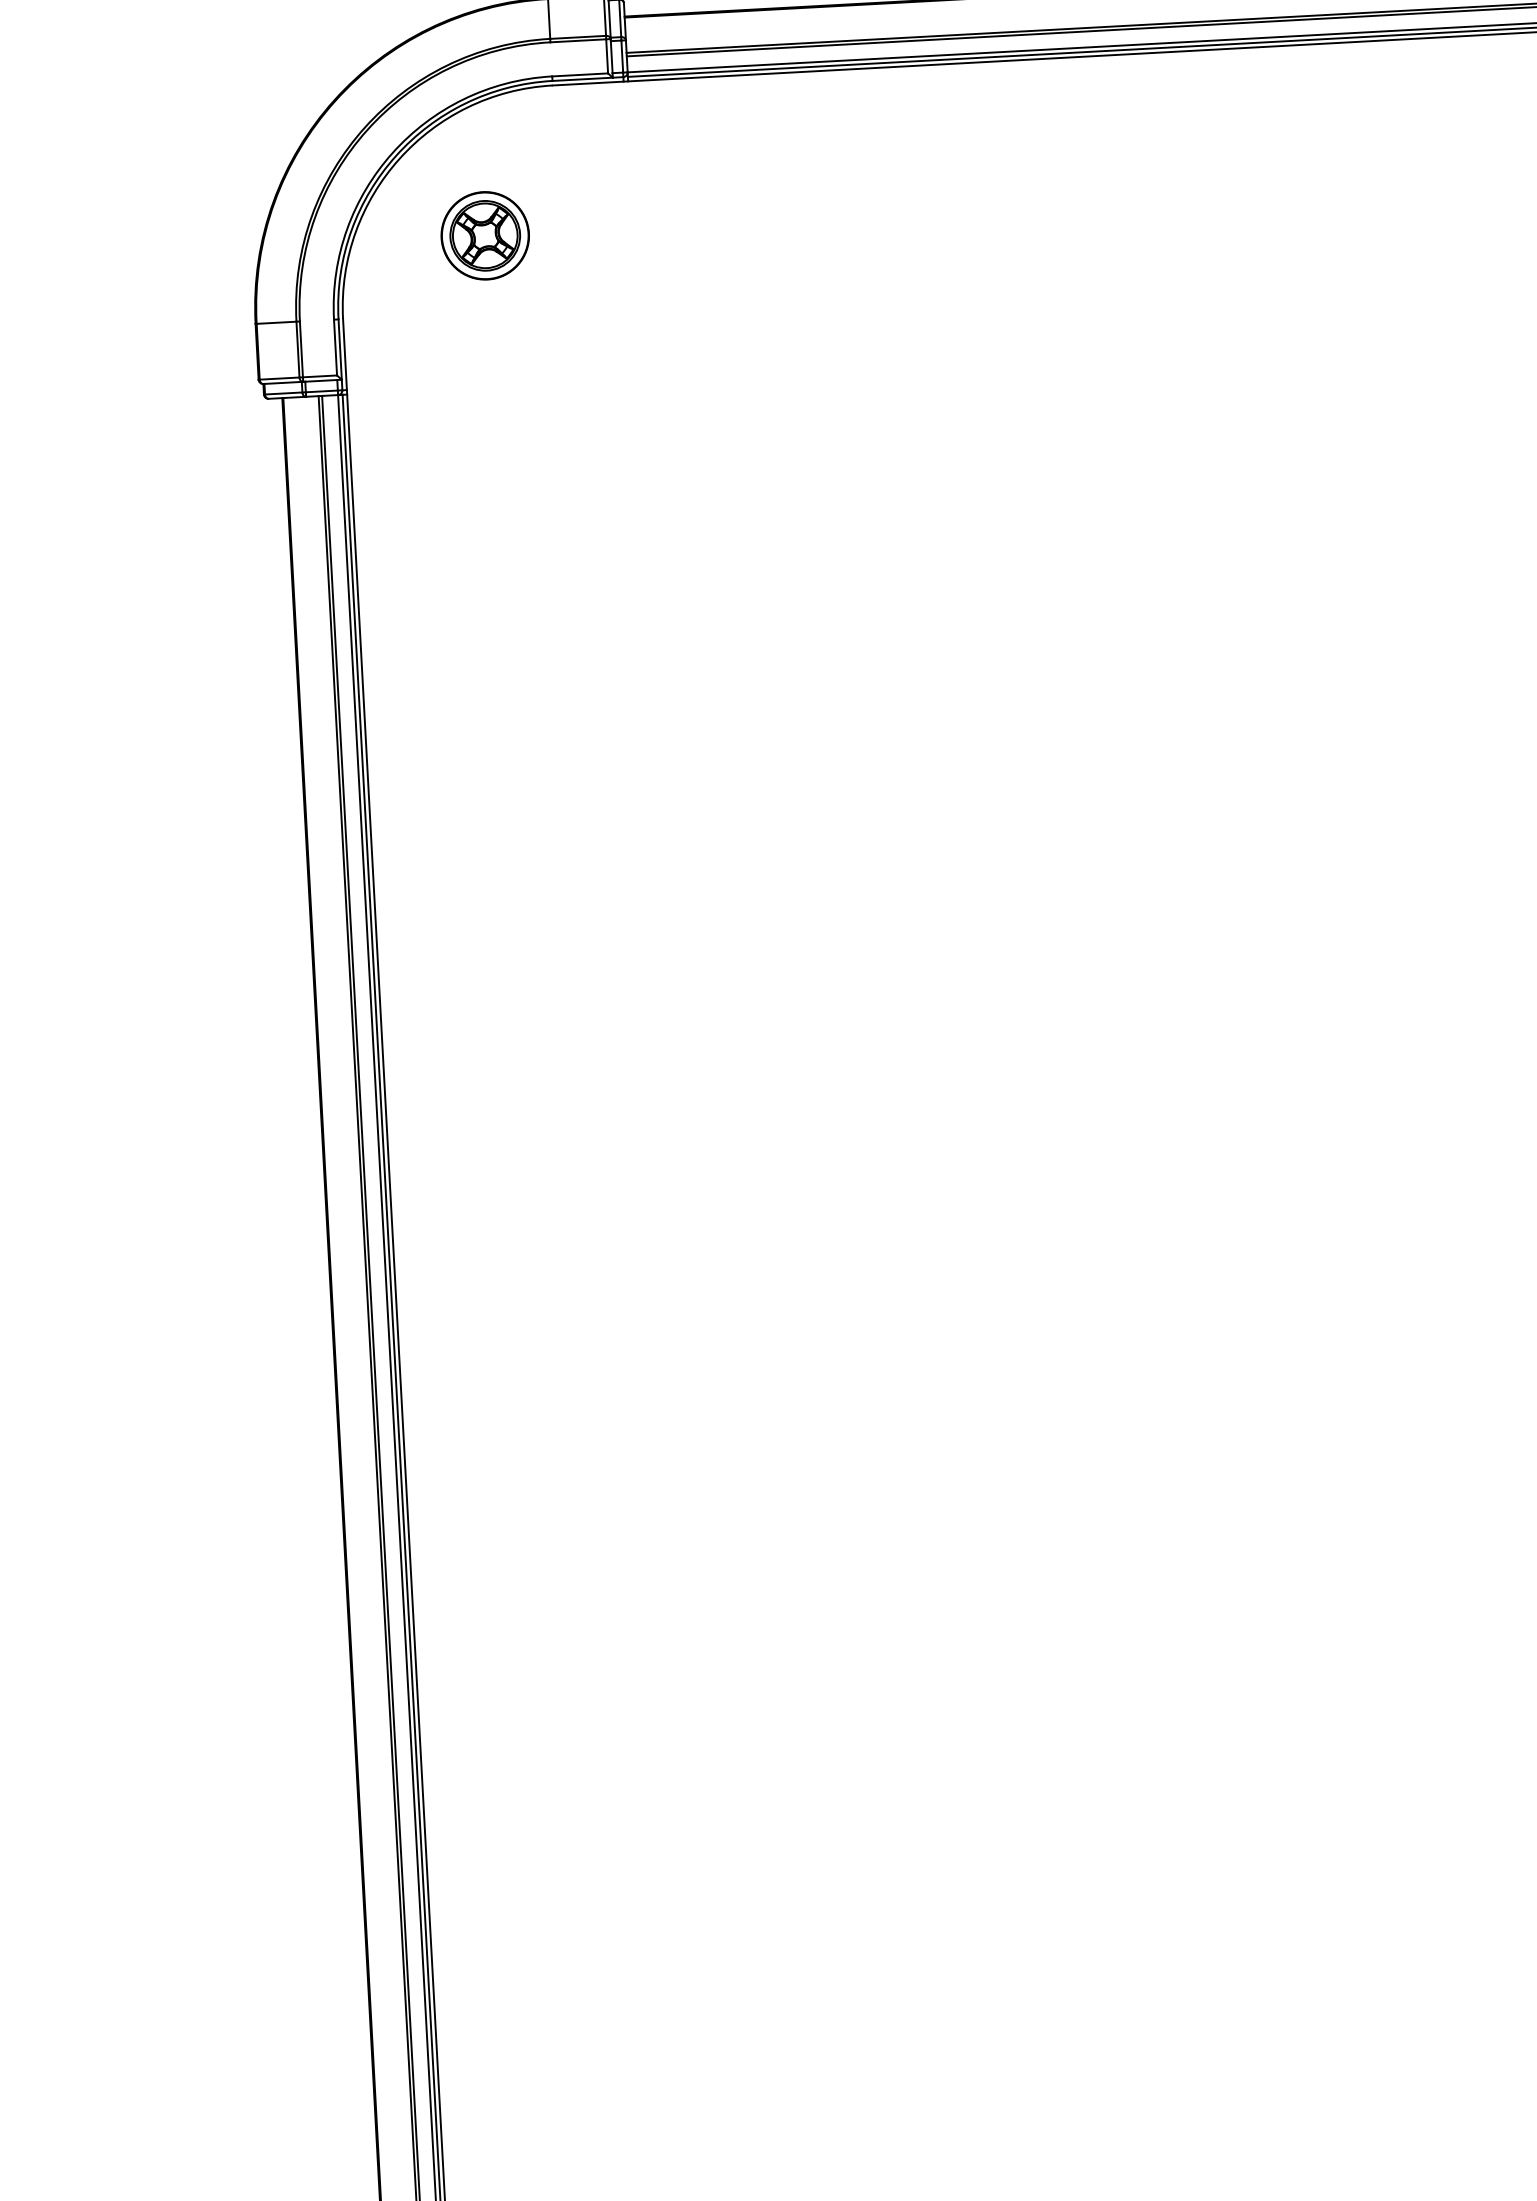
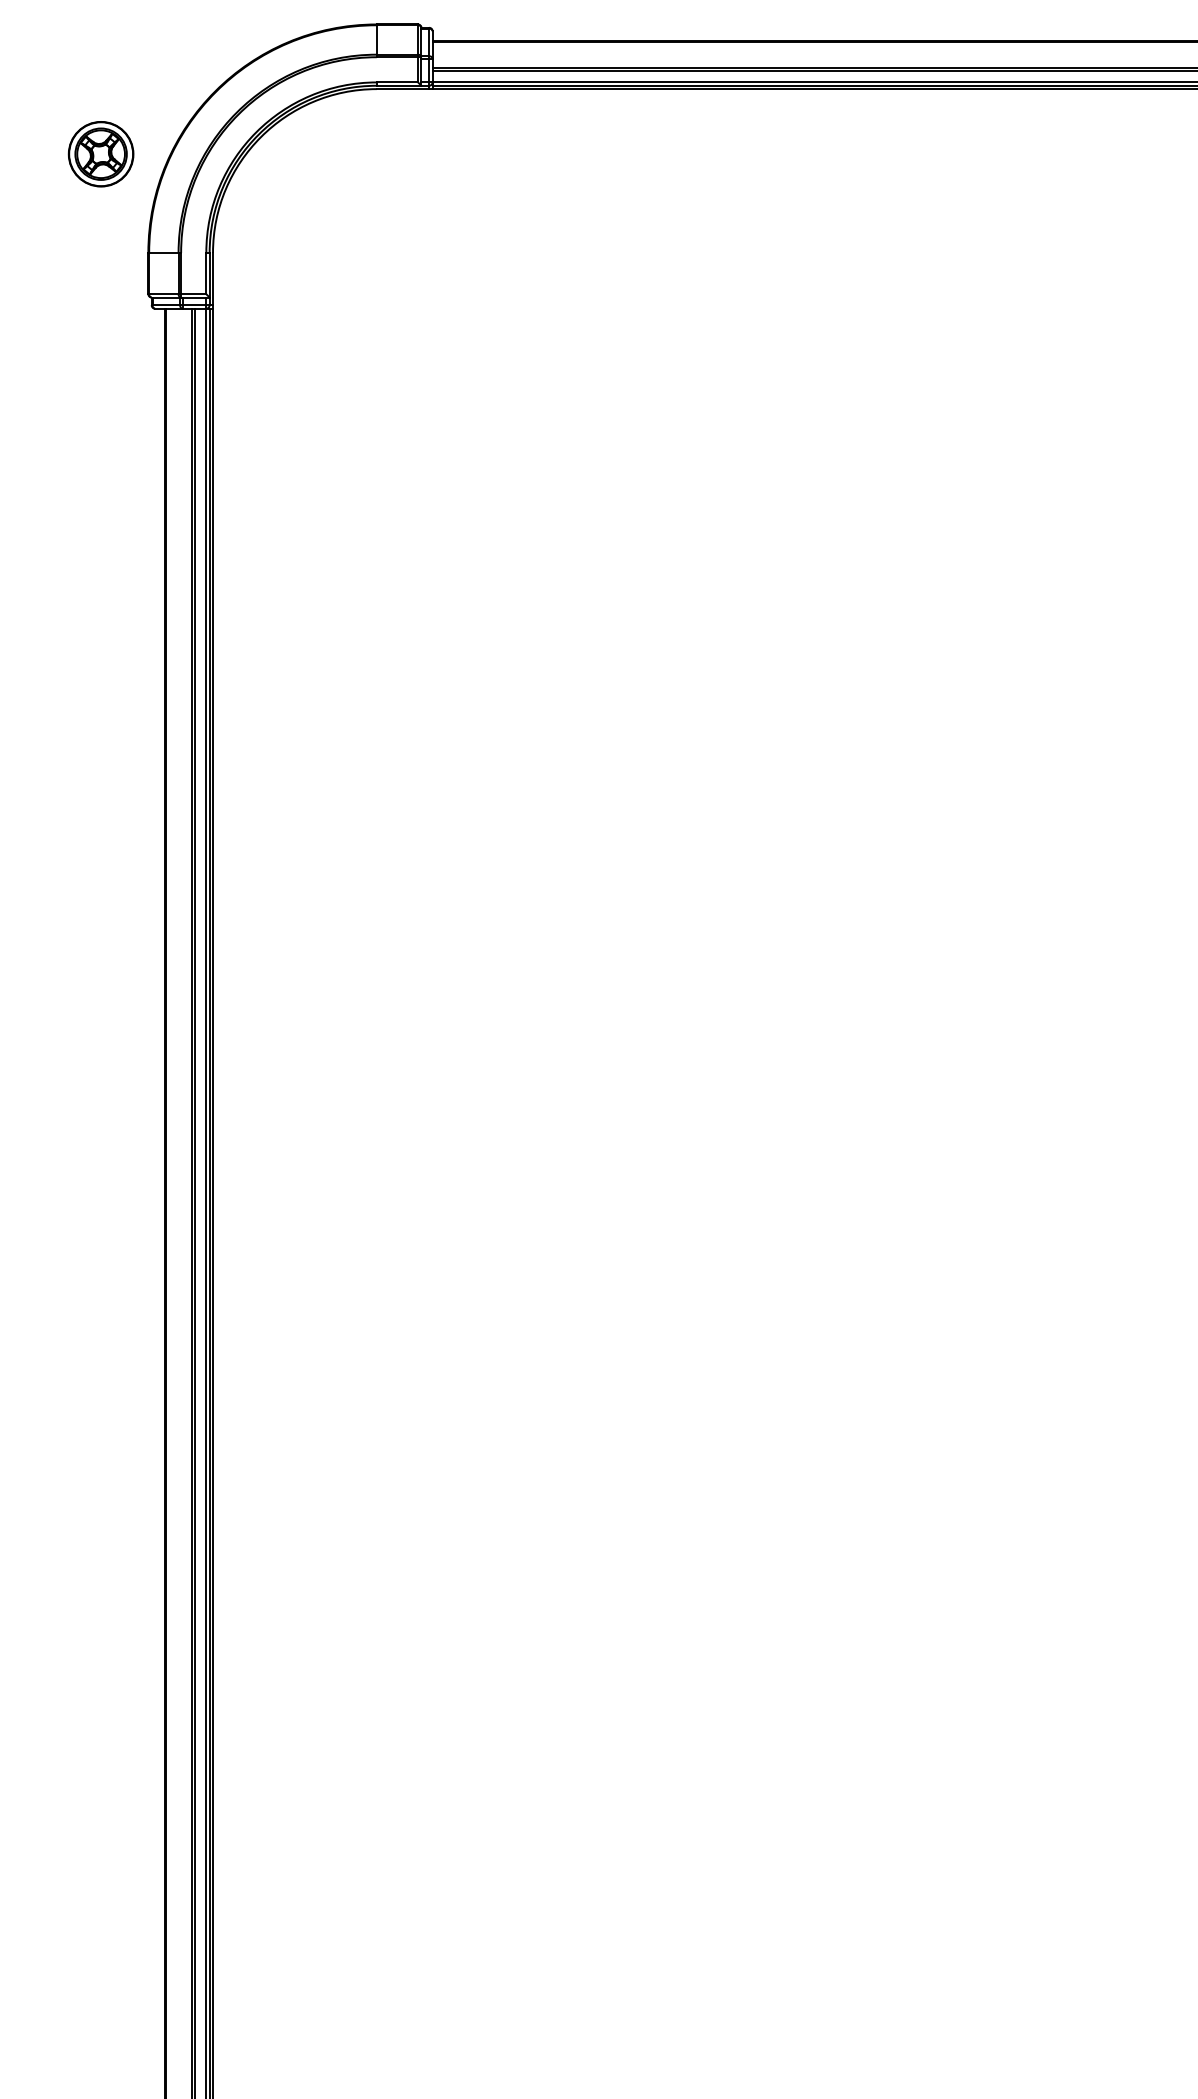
part: (484, 236) -> (100, 154), moved

